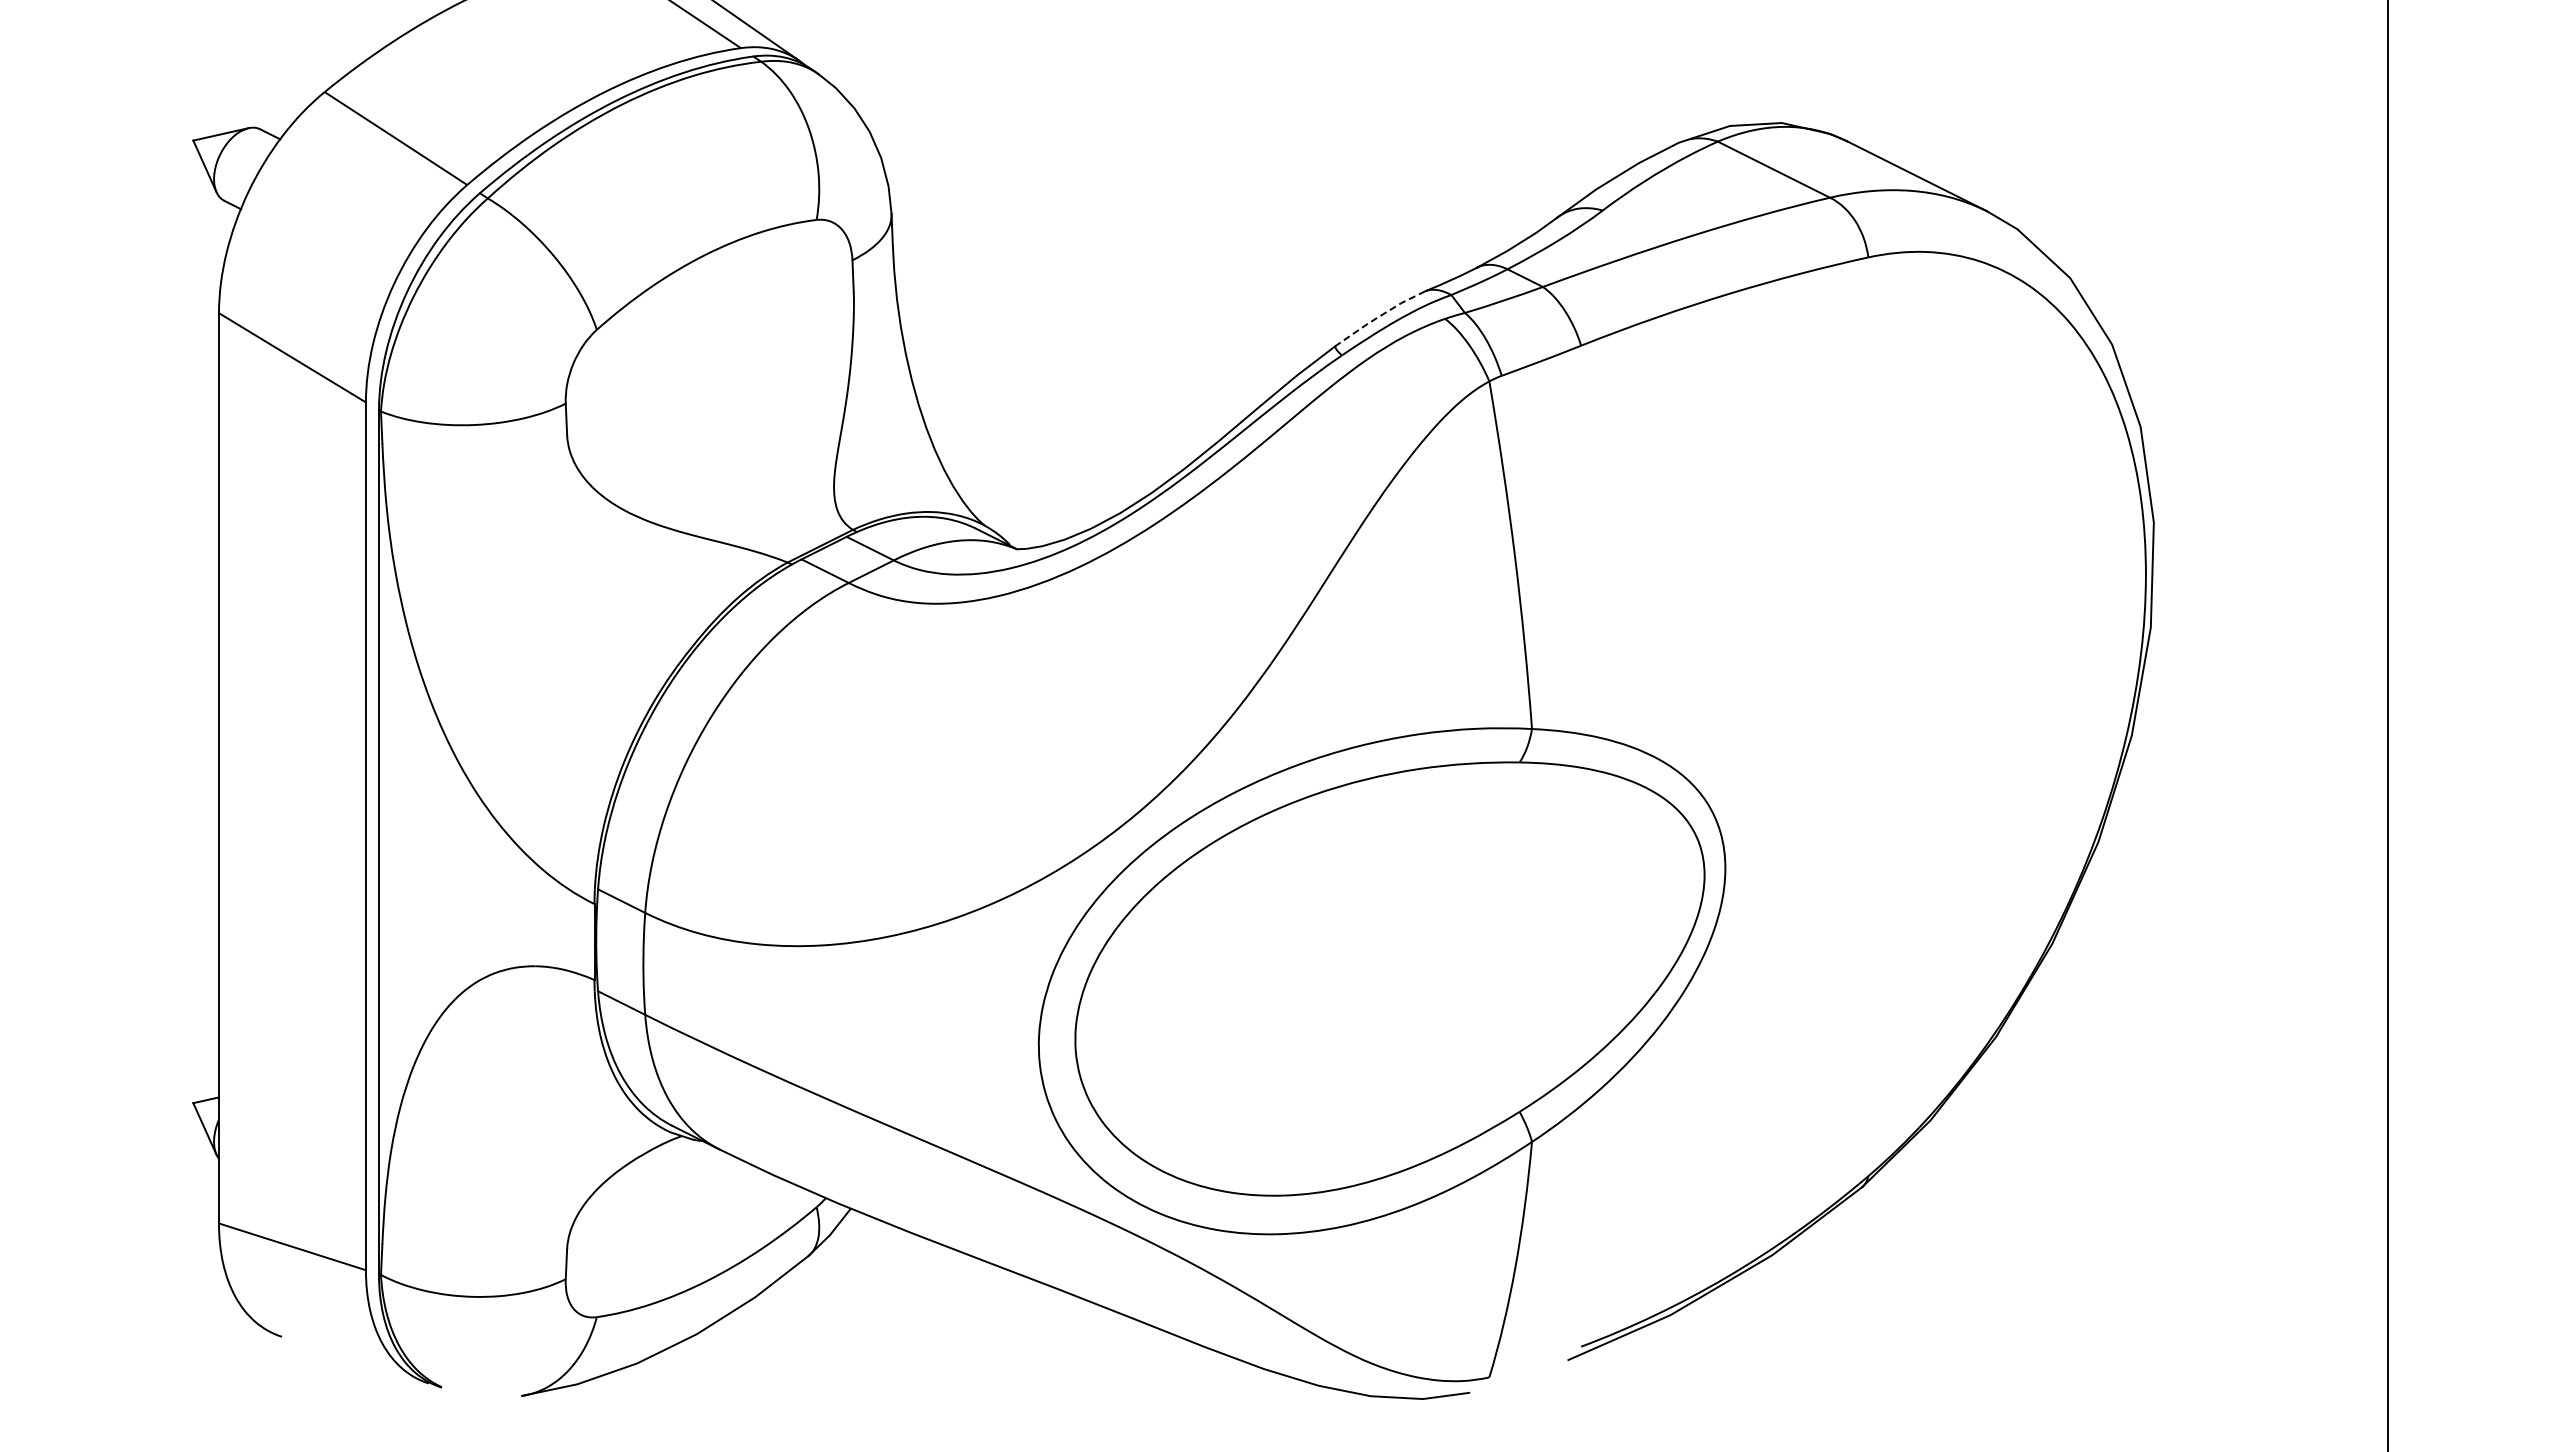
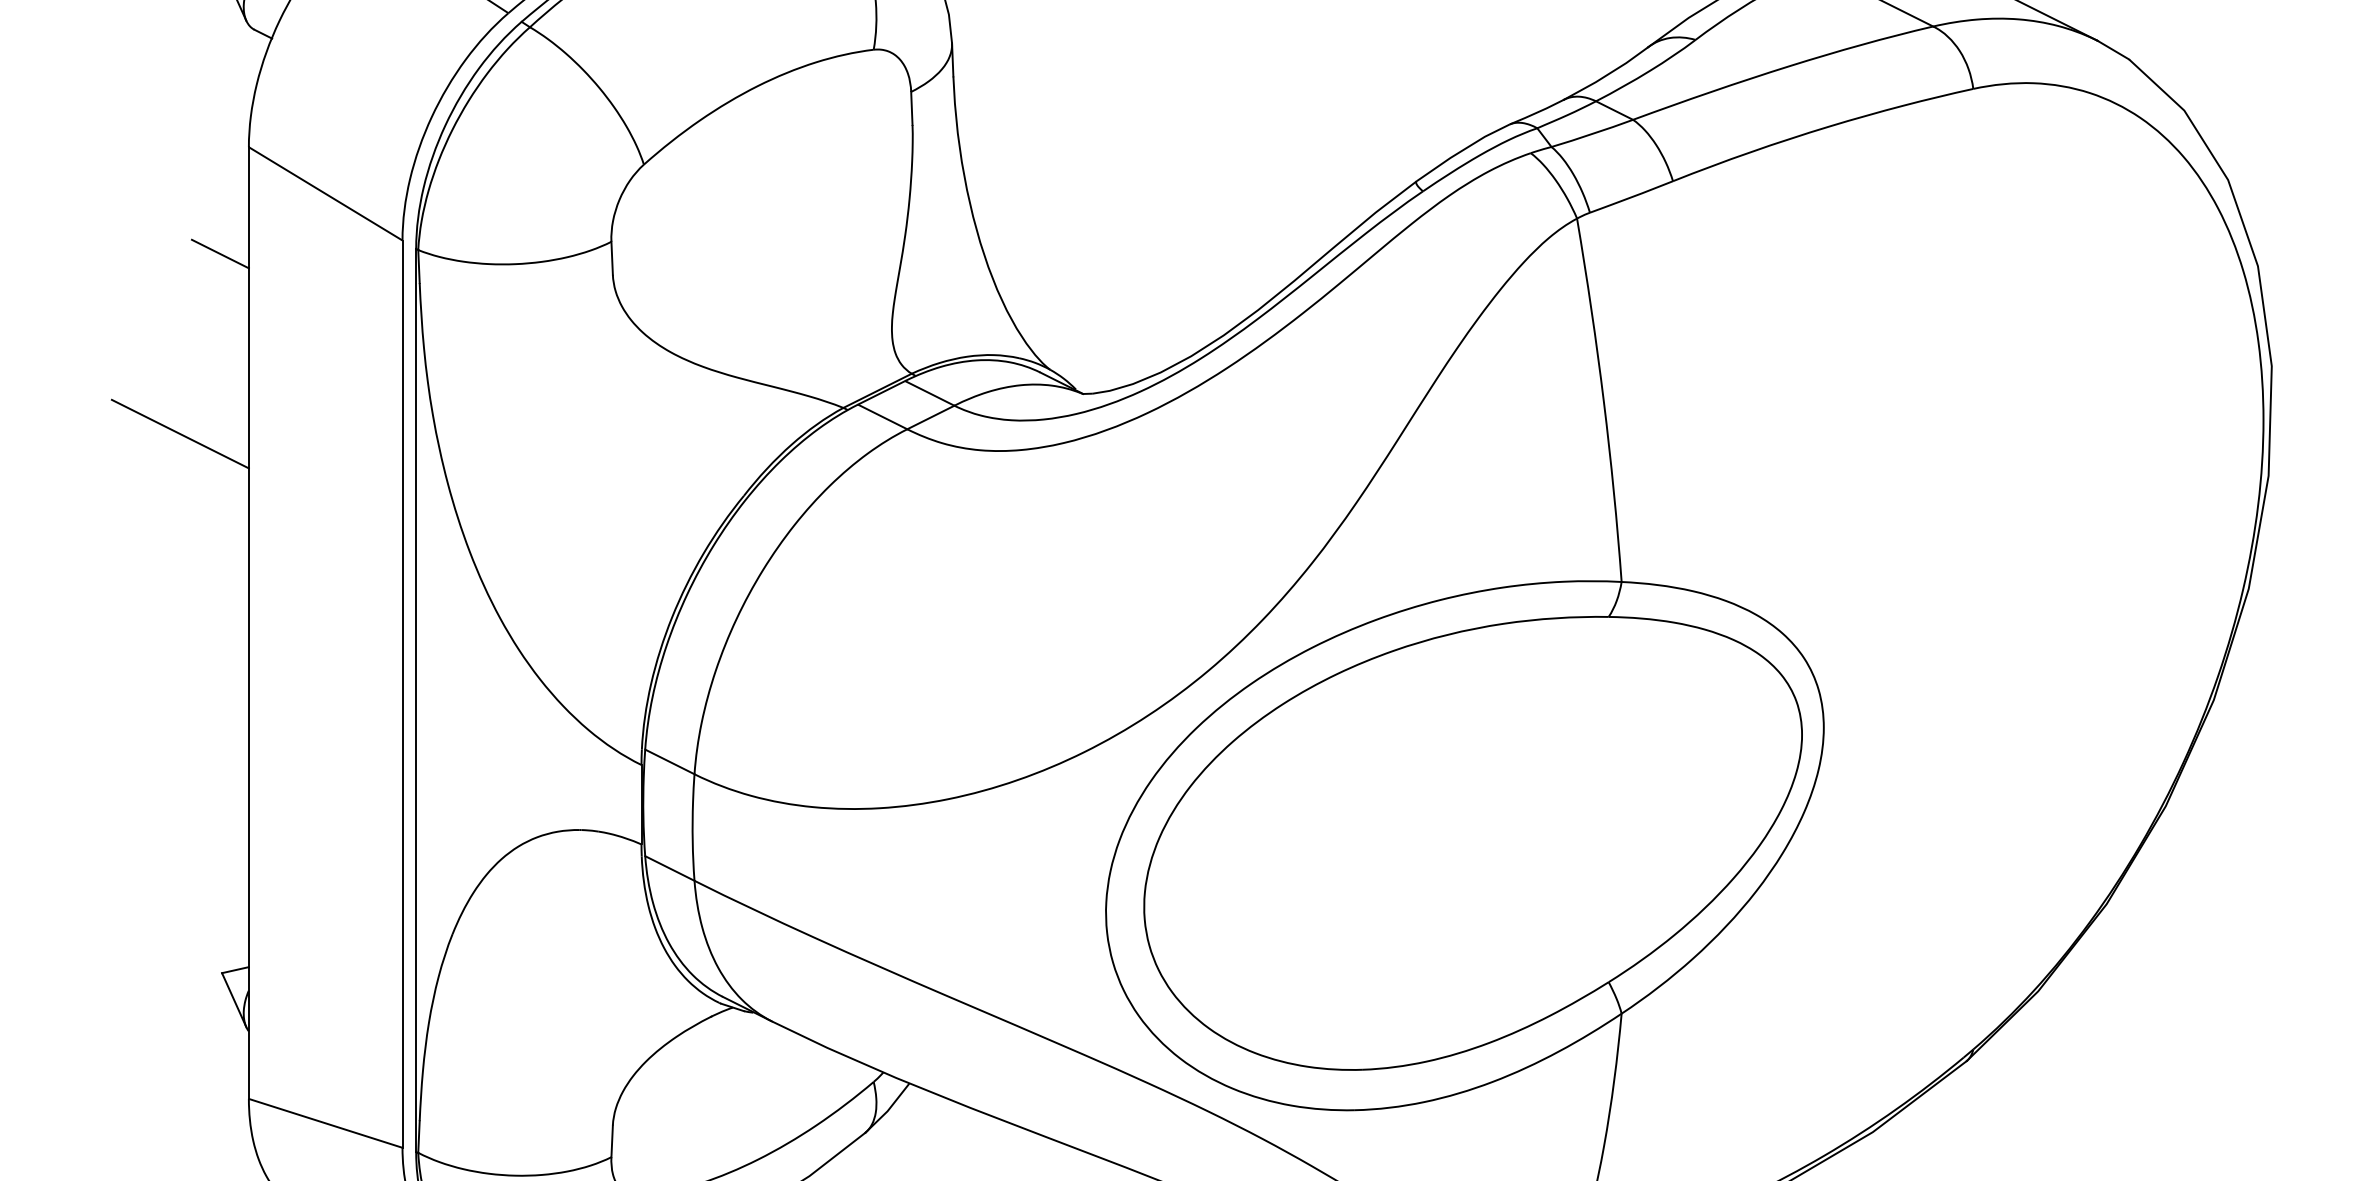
line: (1379, 316) -> (1462, 150), dashed -> solid
line: (191, 415) -> (220, 254), added
line: (152, 587) -> (179, 434), added

